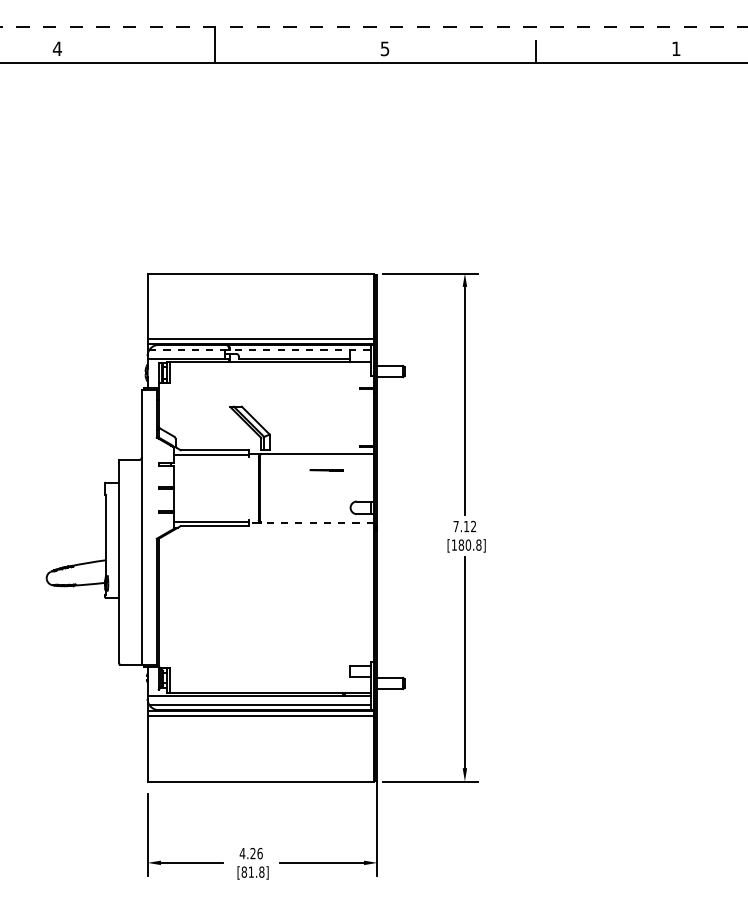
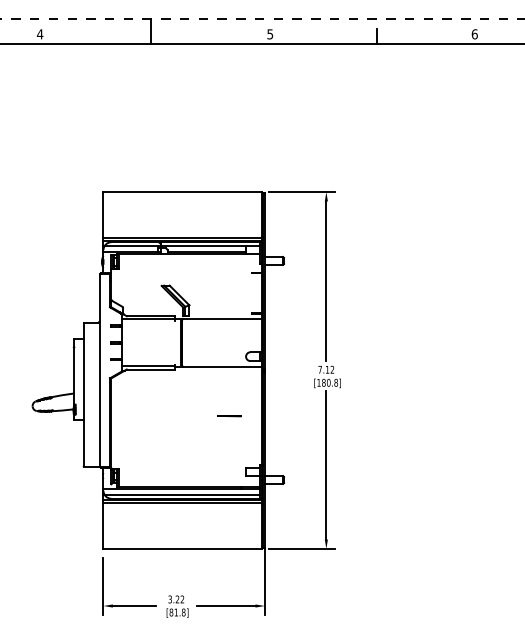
text: (676, 48) -> (474, 34), 1 -> 6
line: (260, 350) -> (182, 246), dashed -> solid
line: (326, 470) -> (229, 416), moved
line: (311, 522) -> (218, 366), dashed -> solid
text: (250, 853) -> (175, 599), 4.26 -> 3.22

